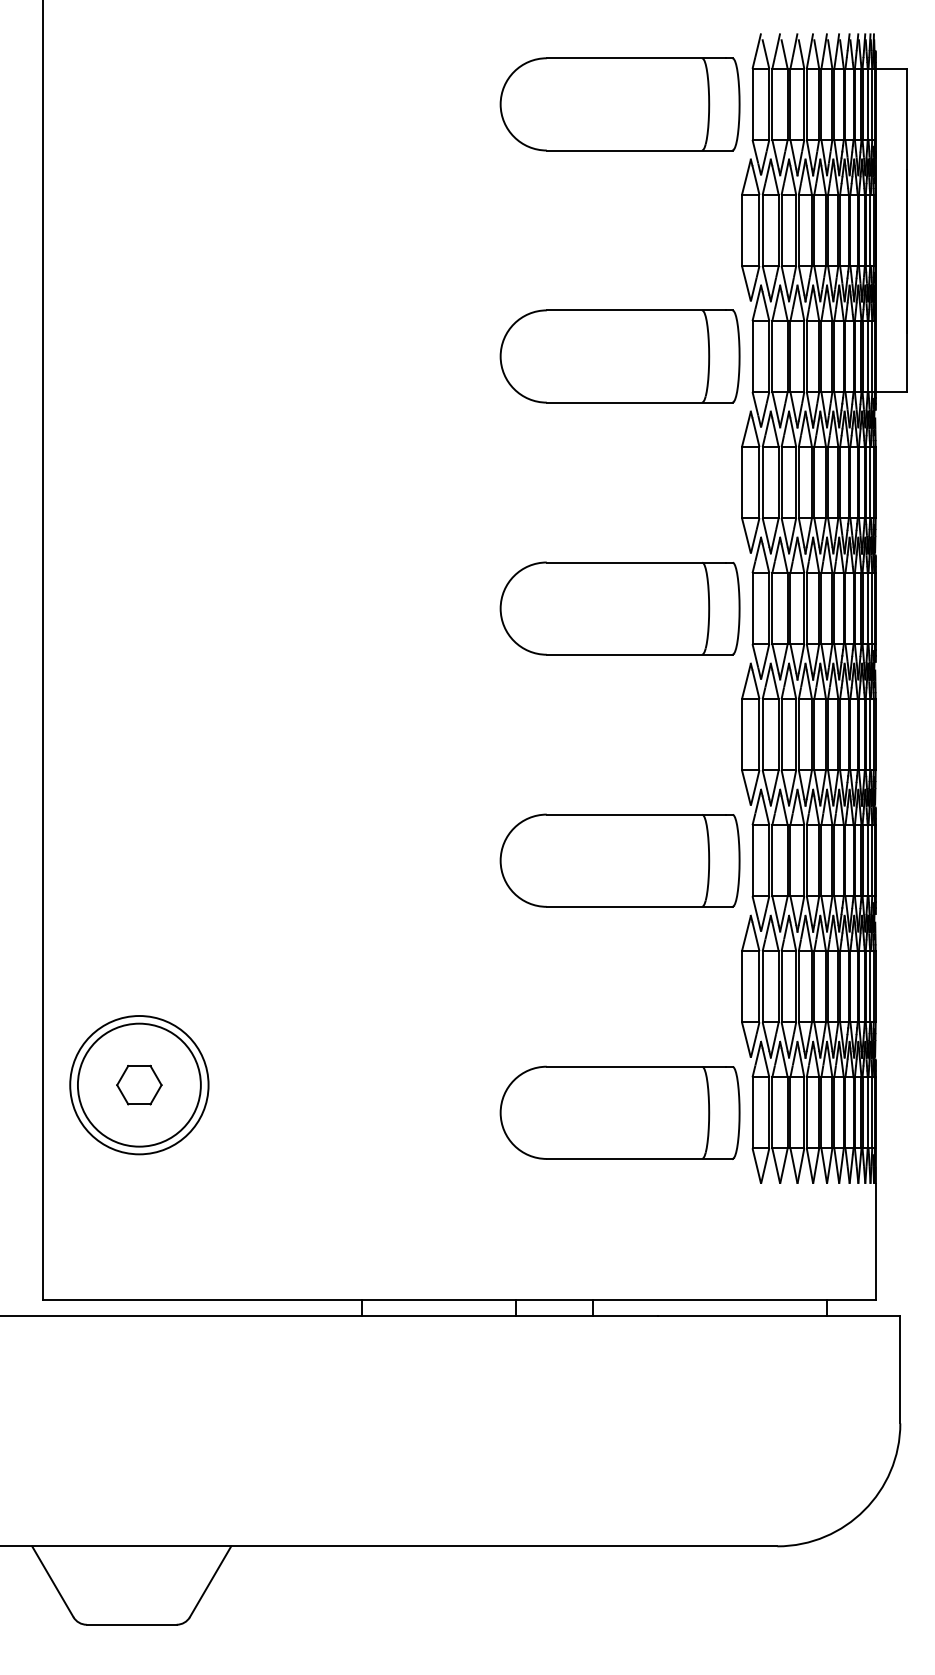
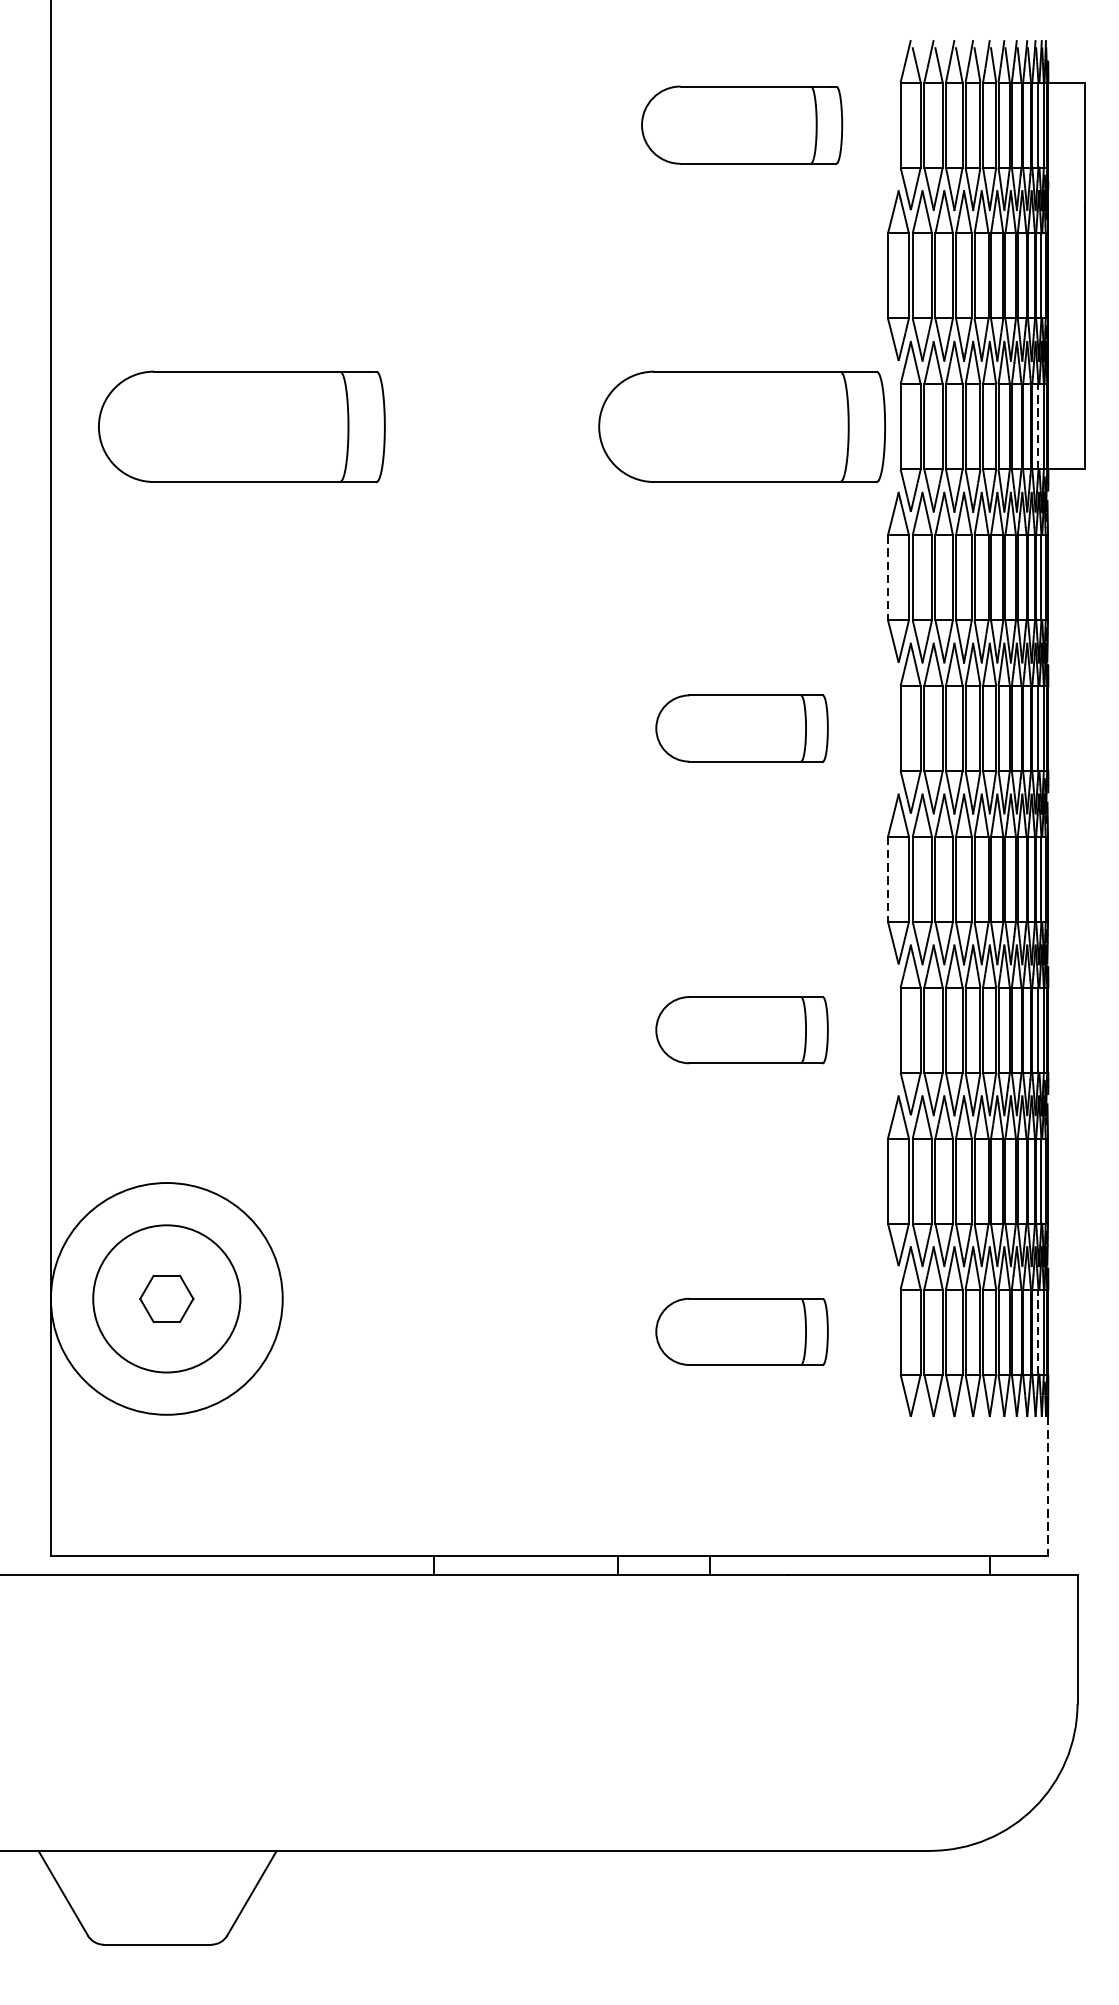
part: (619, 104) -> (741, 125), size x0.7
part: (201, 356) -> (241, 426), added
line: (867, 356) -> (1038, 426), solid -> dashed
line: (741, 482) -> (887, 577), solid -> dashed
part: (619, 608) -> (741, 728), size x0.6
line: (741, 734) -> (887, 879), solid -> dashed
part: (619, 860) -> (741, 1030), size x0.6
circle: (139, 1085) -> (166, 1299), size x1.4
part: (619, 1112) -> (741, 1331), size x0.6
line: (867, 1112) -> (1038, 1331), solid -> dashed
line: (875, 1242) -> (1047, 1487), solid -> dashed

